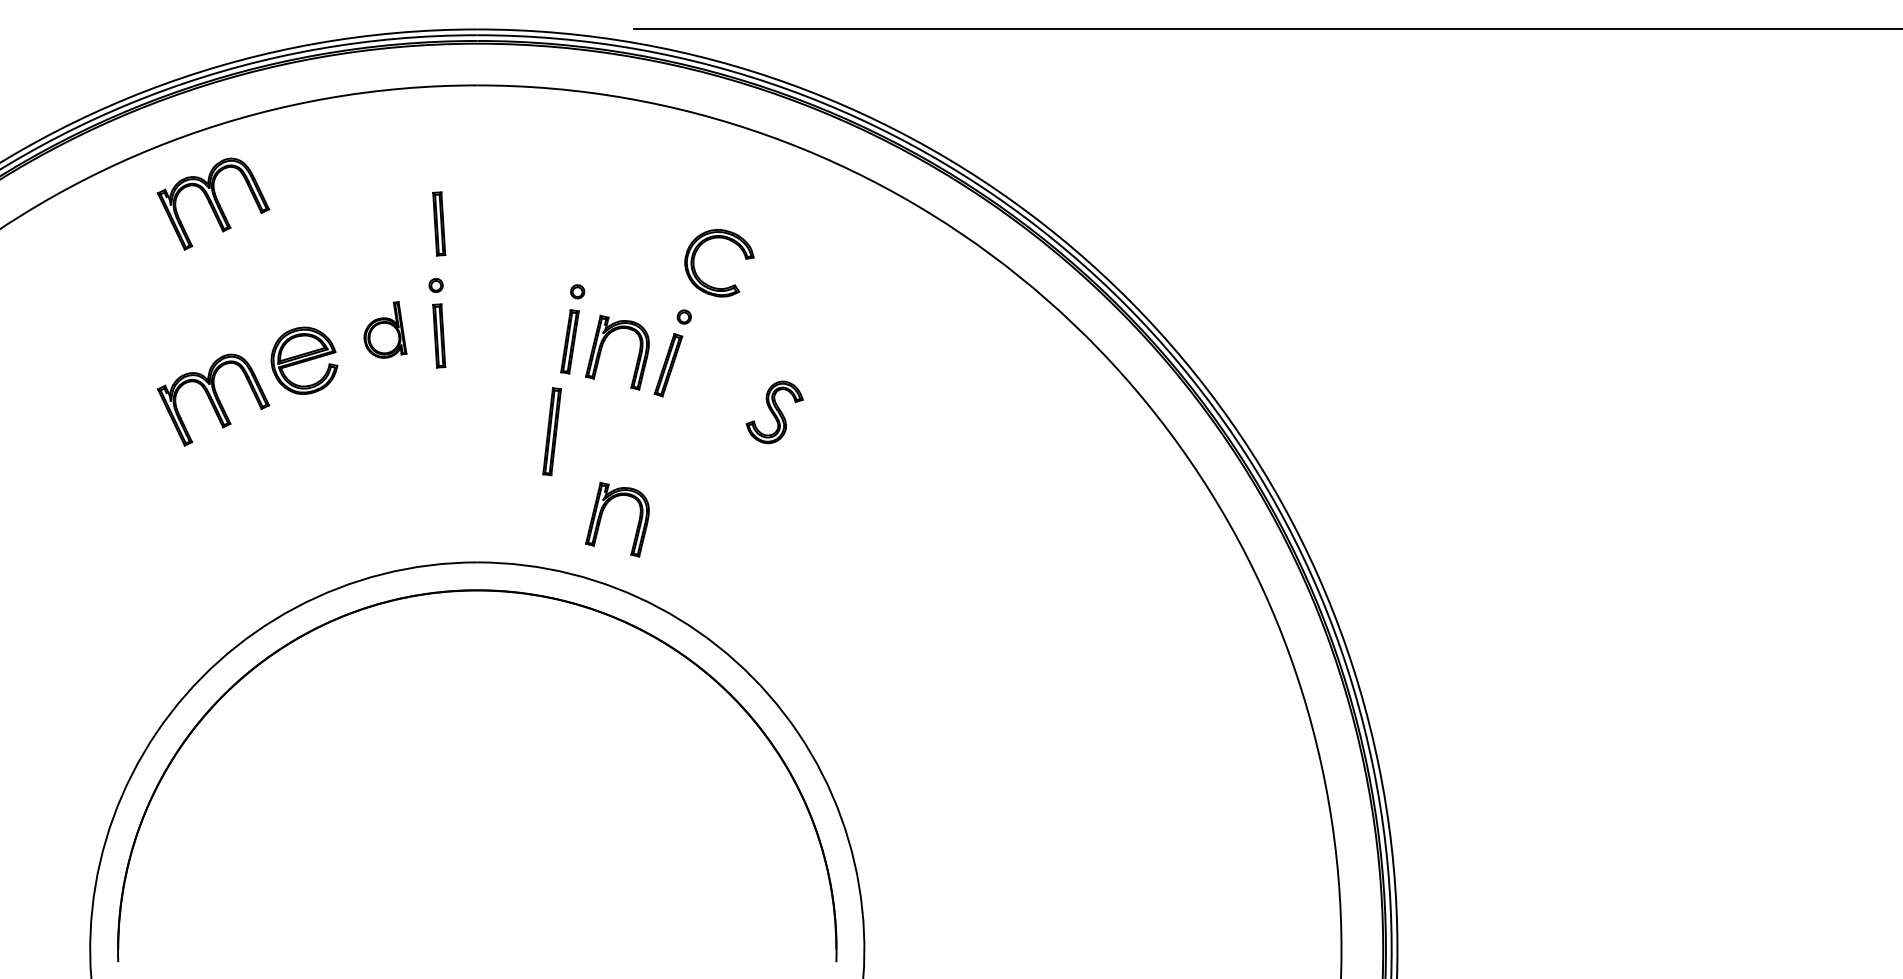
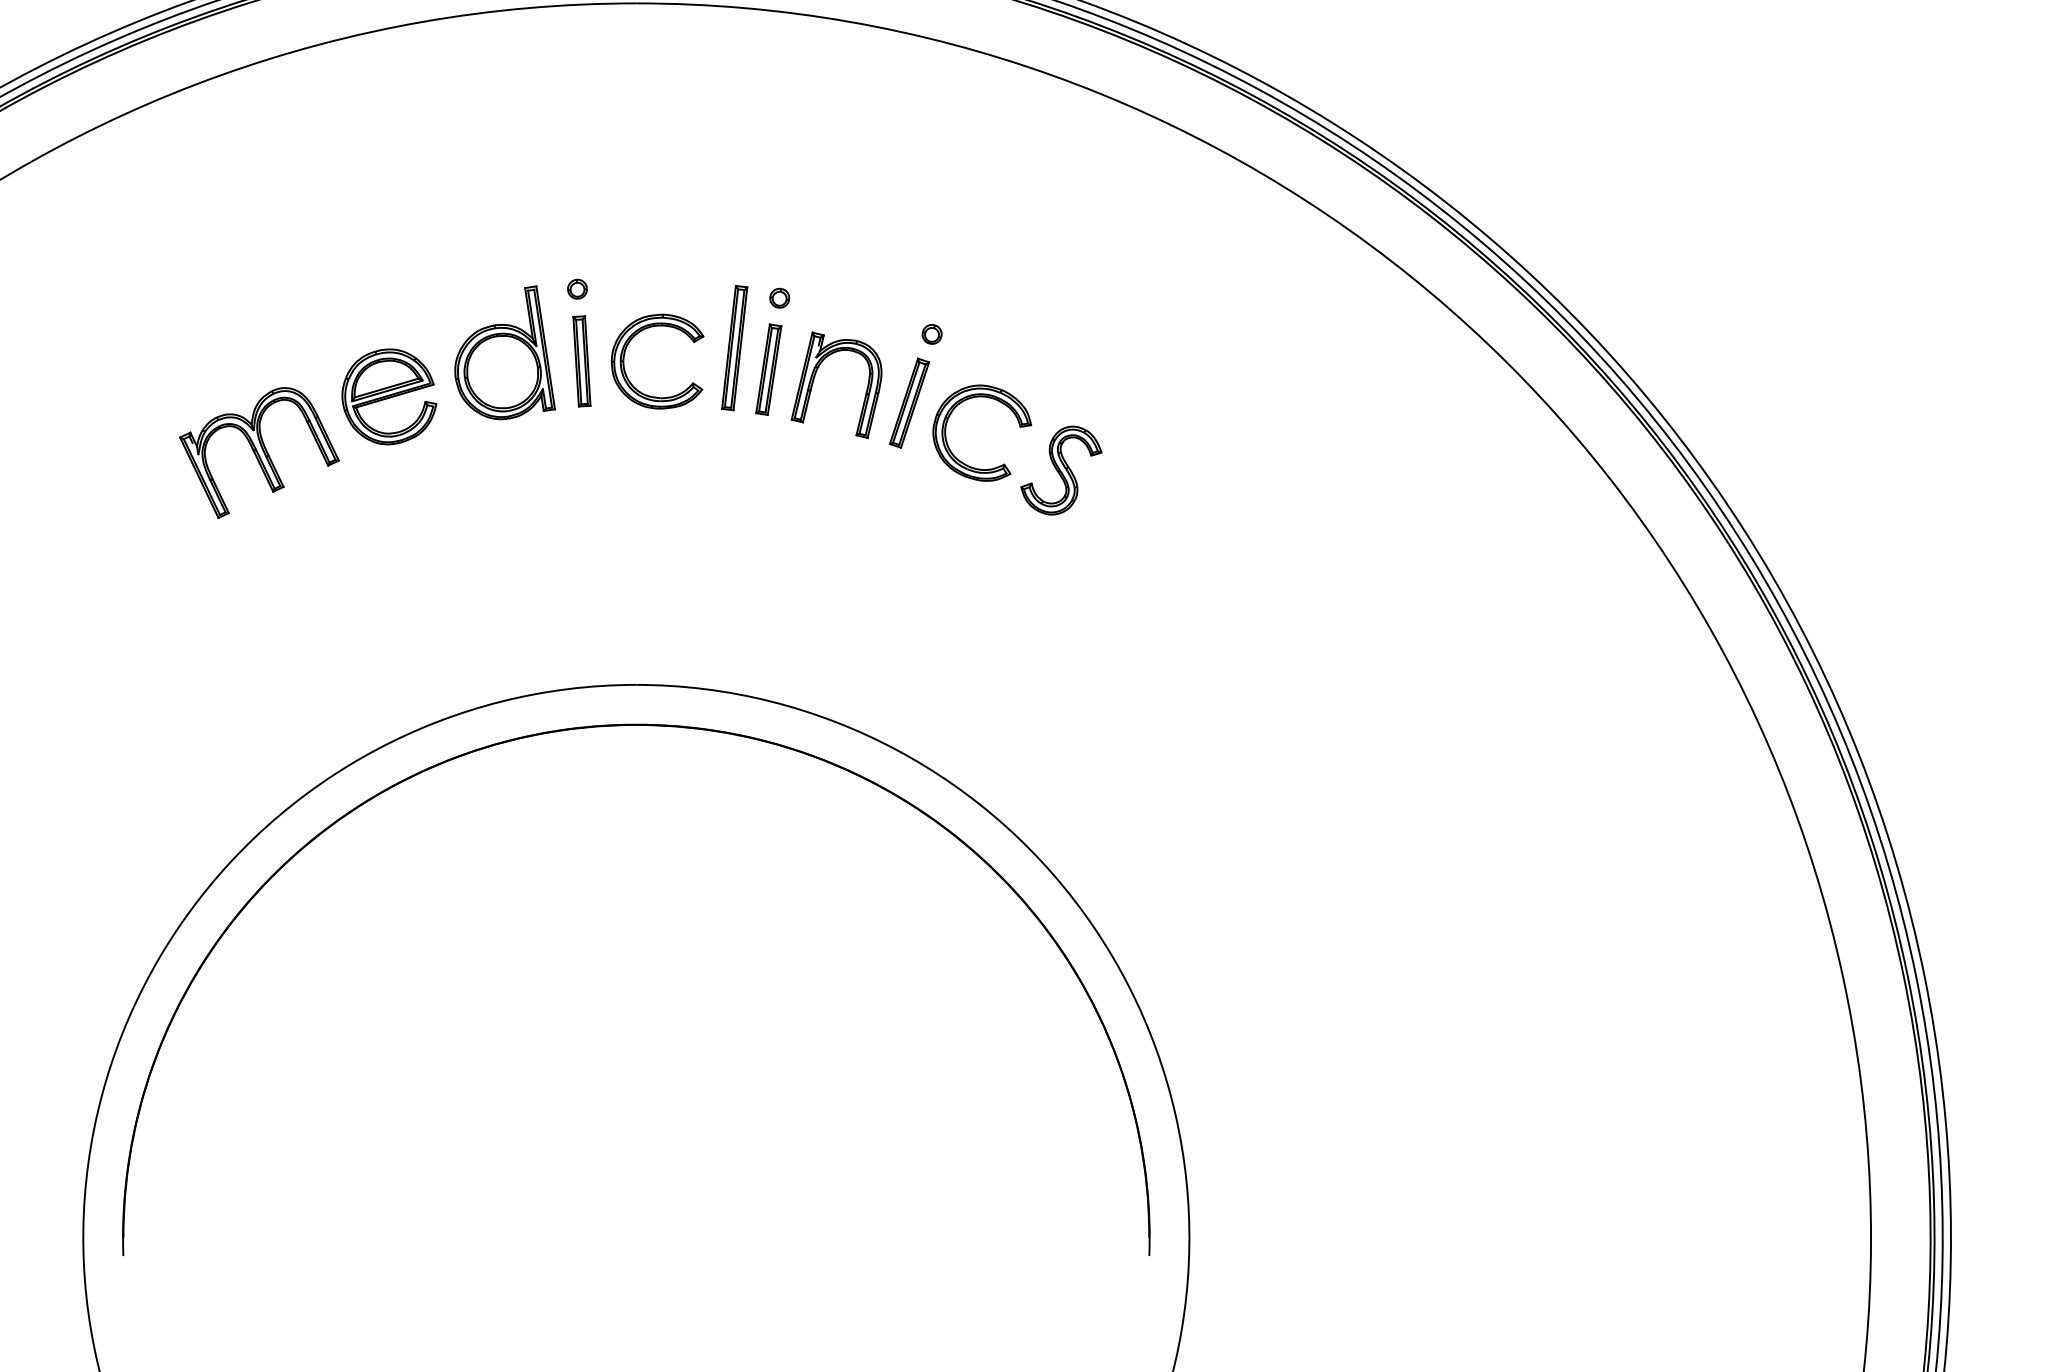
part: (213, 203) -> (259, 172), removed
part: (439, 223) -> (582, 200), removed
part: (724, 239) -> (989, 399), moved
part: (478, 317) -> (638, 334), added
part: (385, 329) -> (505, 352), size x1.67
part: (551, 431) -> (733, 347), moved
part: (602, 515) -> (815, 617), removed

